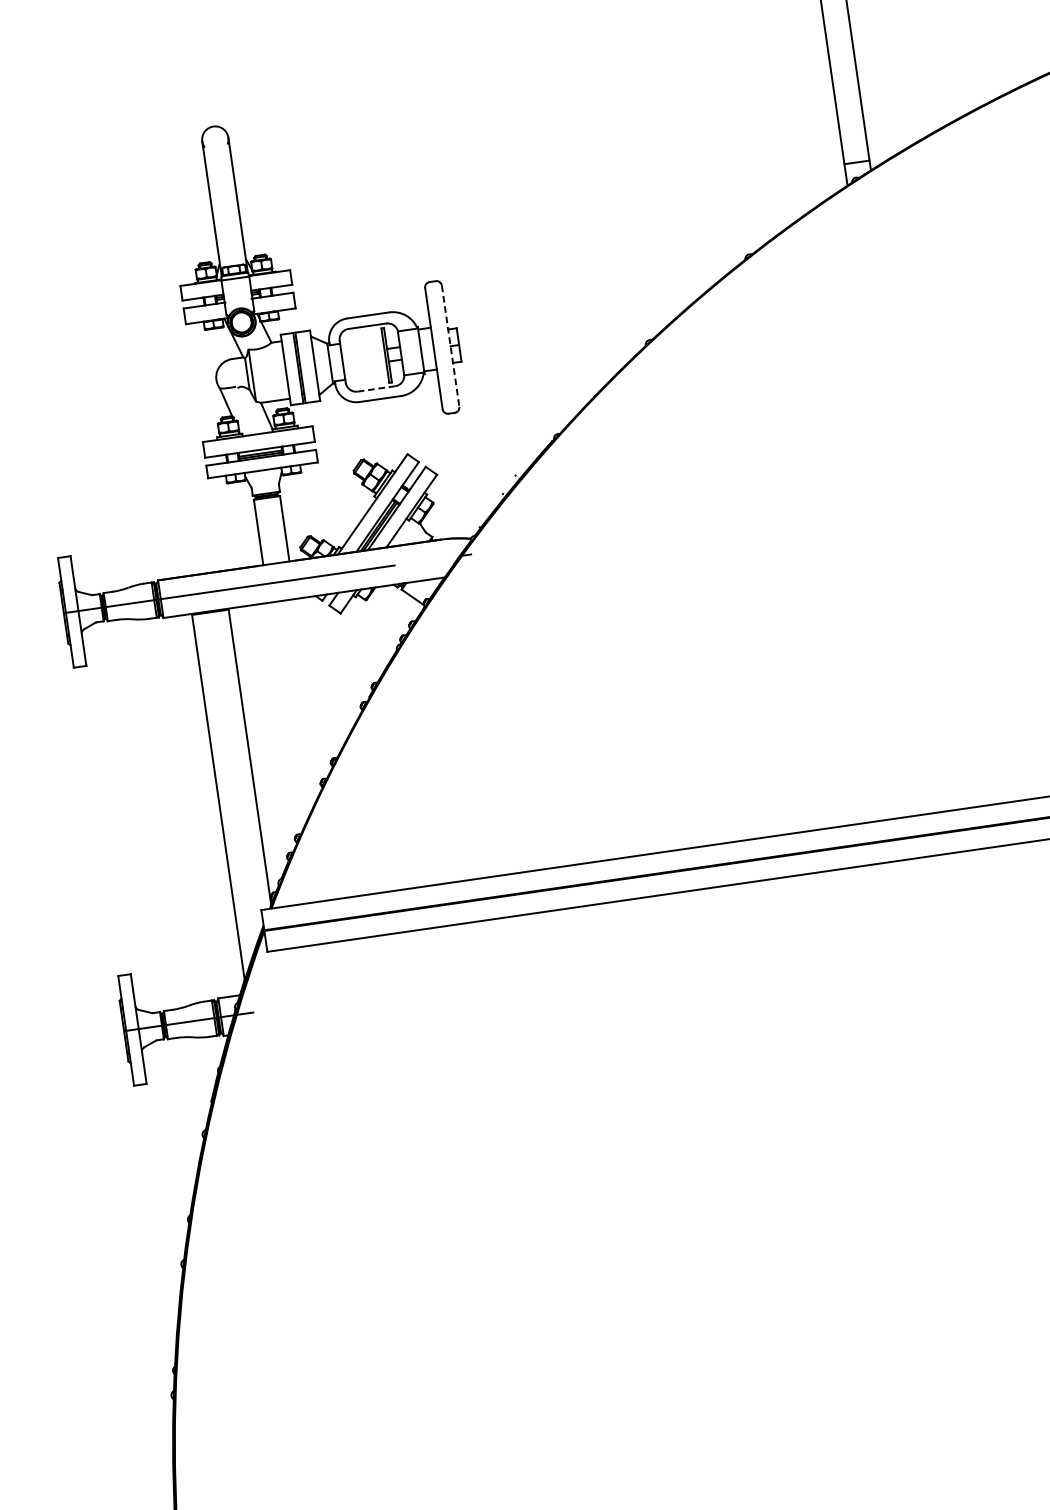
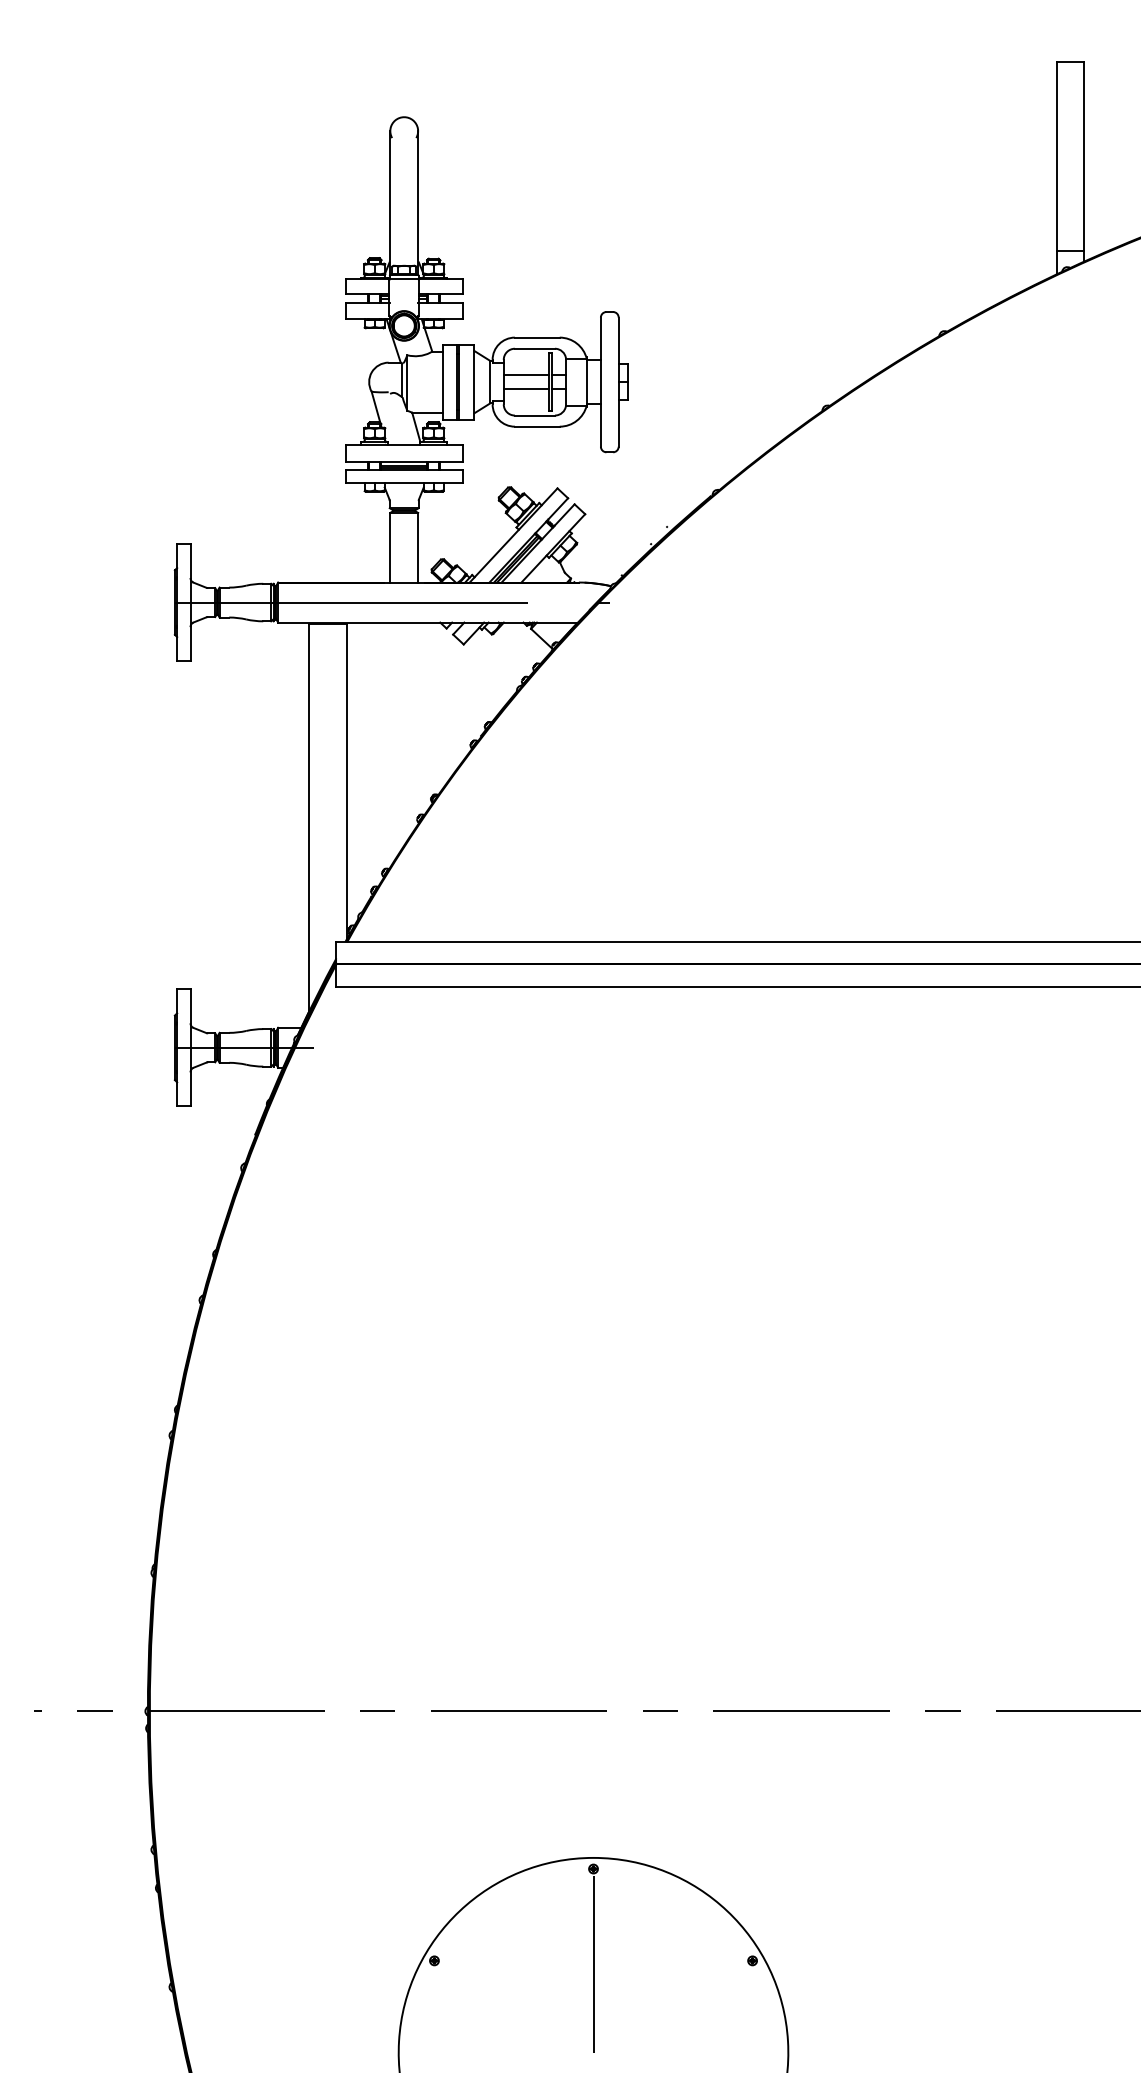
line: (450, 346) -> (618, 382), dashed -> solid
line: (363, 352) -> (526, 375), added
line: (364, 364) -> (526, 388), added
line: (376, 388) -> (534, 415), dashed -> solid

